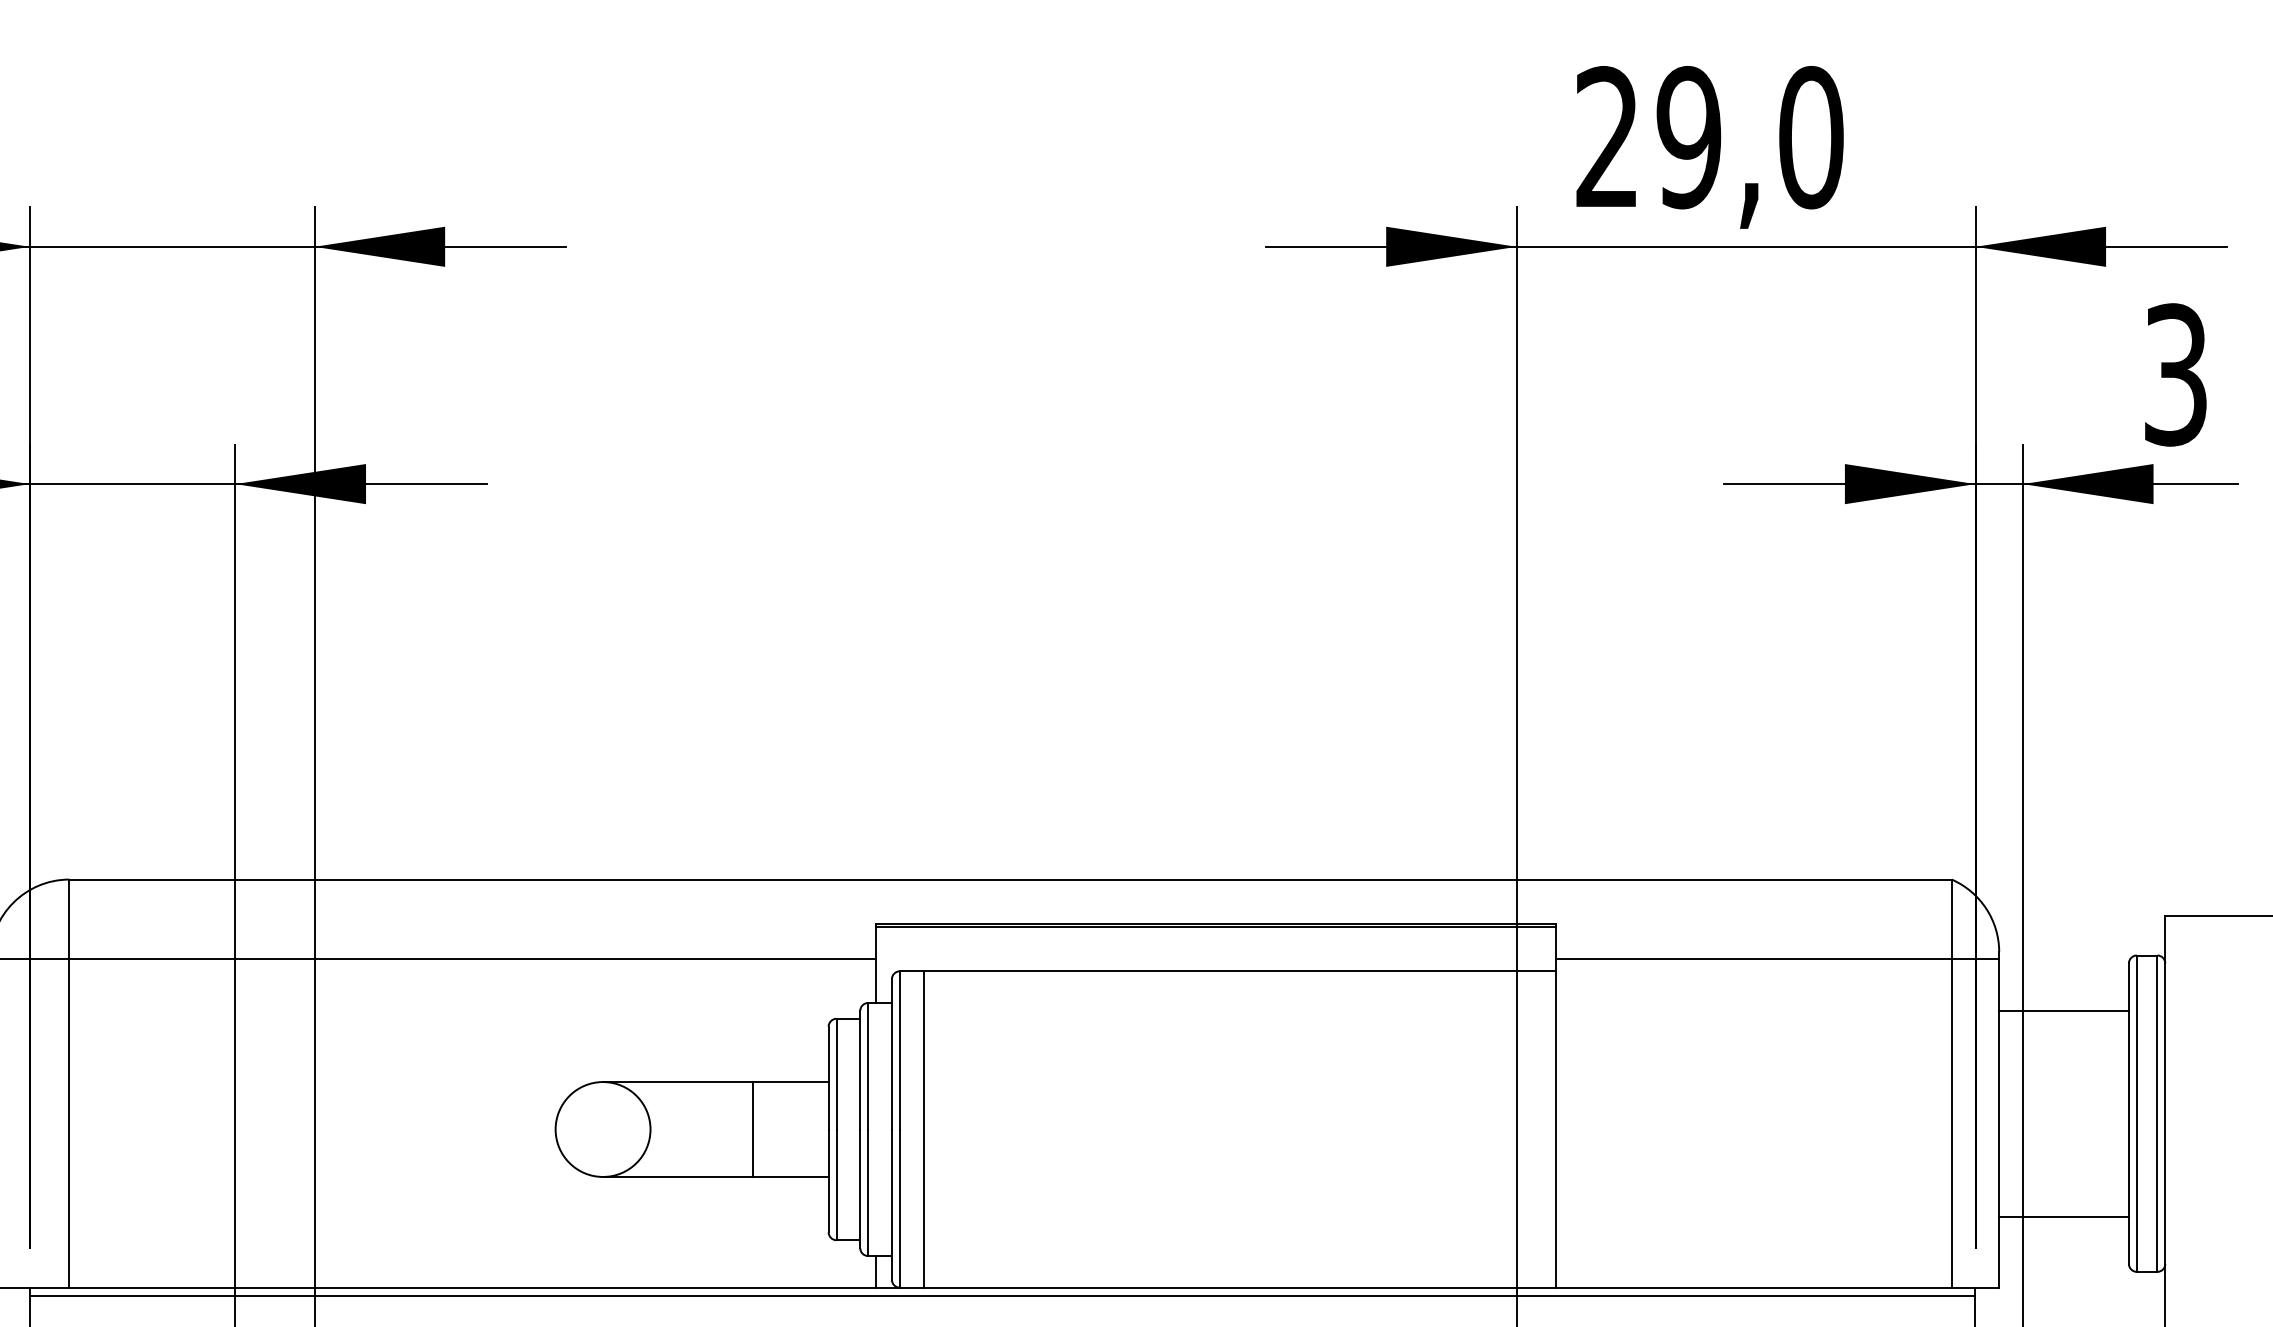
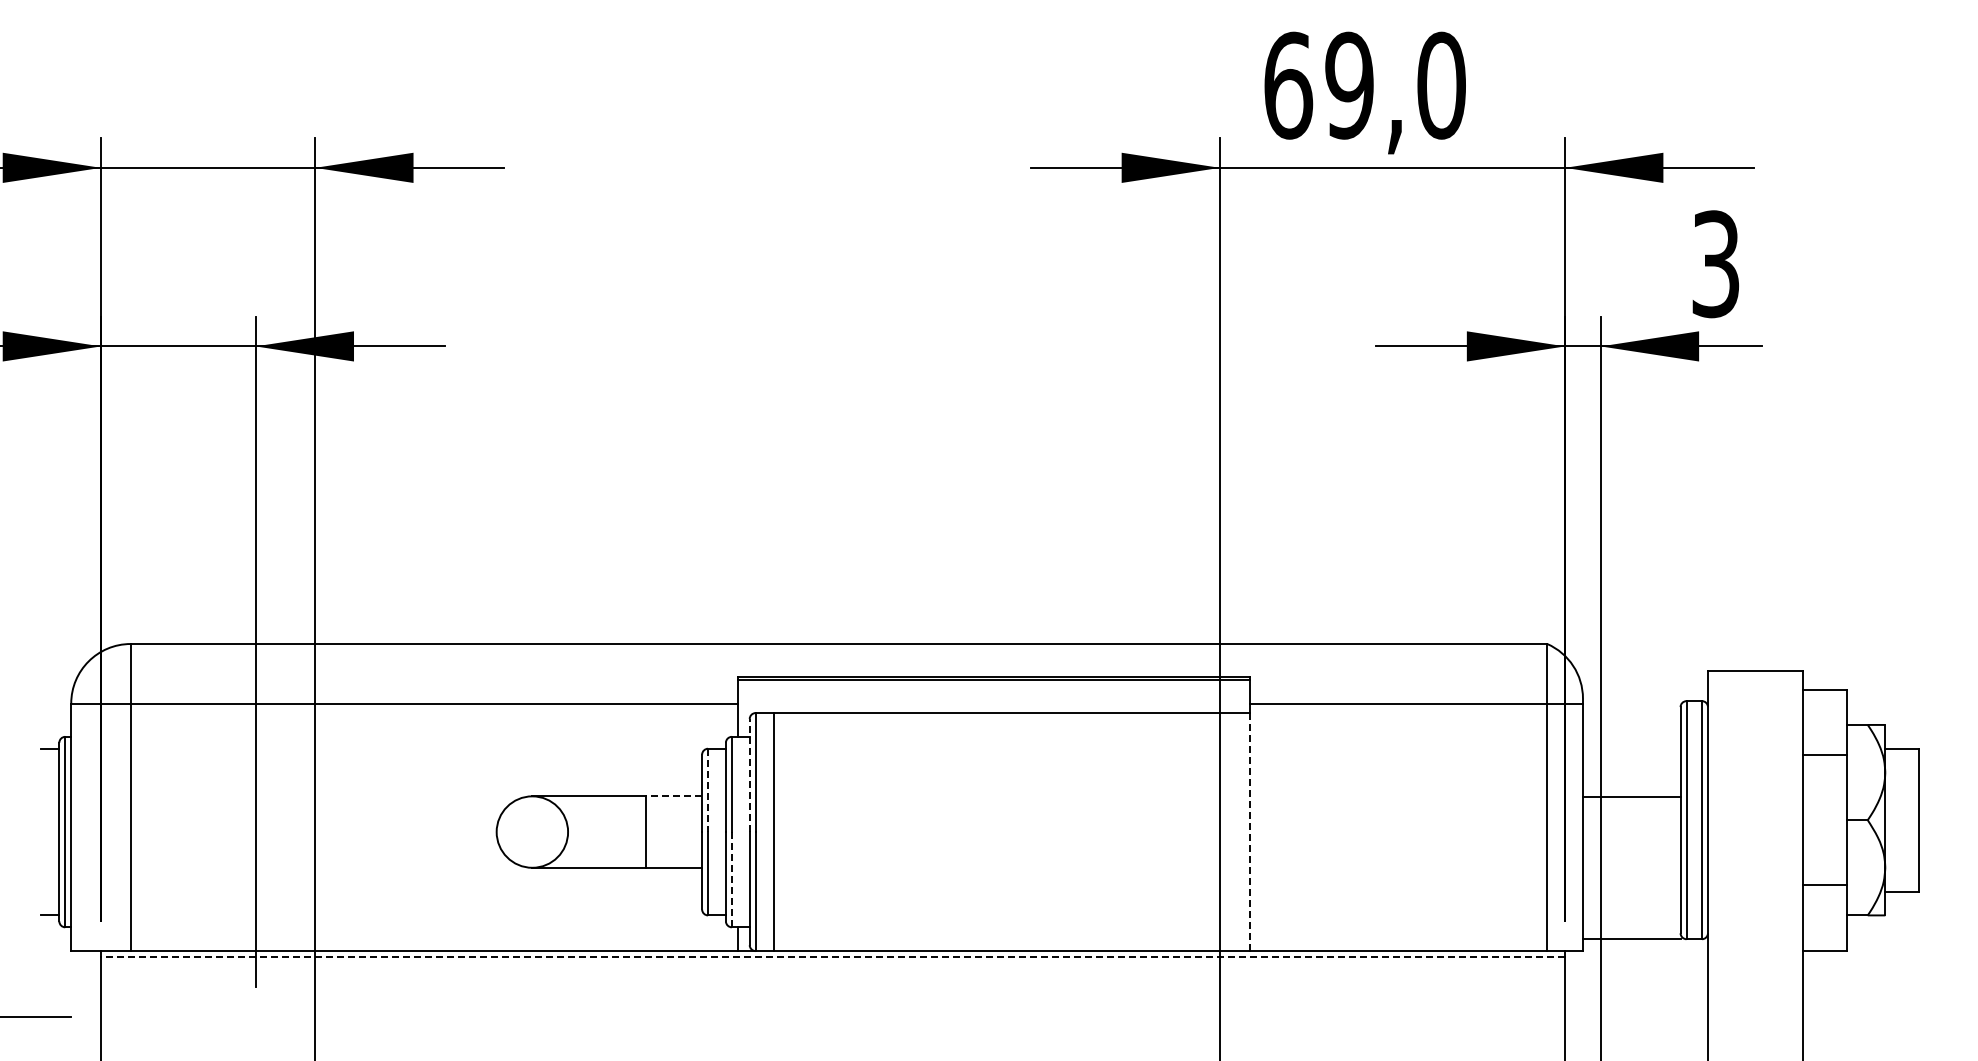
text: (1607, 137) -> (1288, 85), 29,0 -> 69,0
line: (2063, 1010) -> (1631, 796), moved
line: (891, 1054) -> (749, 775), solid -> dashed
line: (837, 1074) -> (708, 790), solid -> dashed
line: (790, 1082) -> (673, 796), solid -> dashed
line: (1556, 1128) -> (1249, 831), solid -> dashed
line: (867, 1192) -> (731, 879), solid -> dashed
line: (2063, 1216) -> (1631, 938), moved
line: (1001, 1296) -> (832, 957), solid -> dashed

